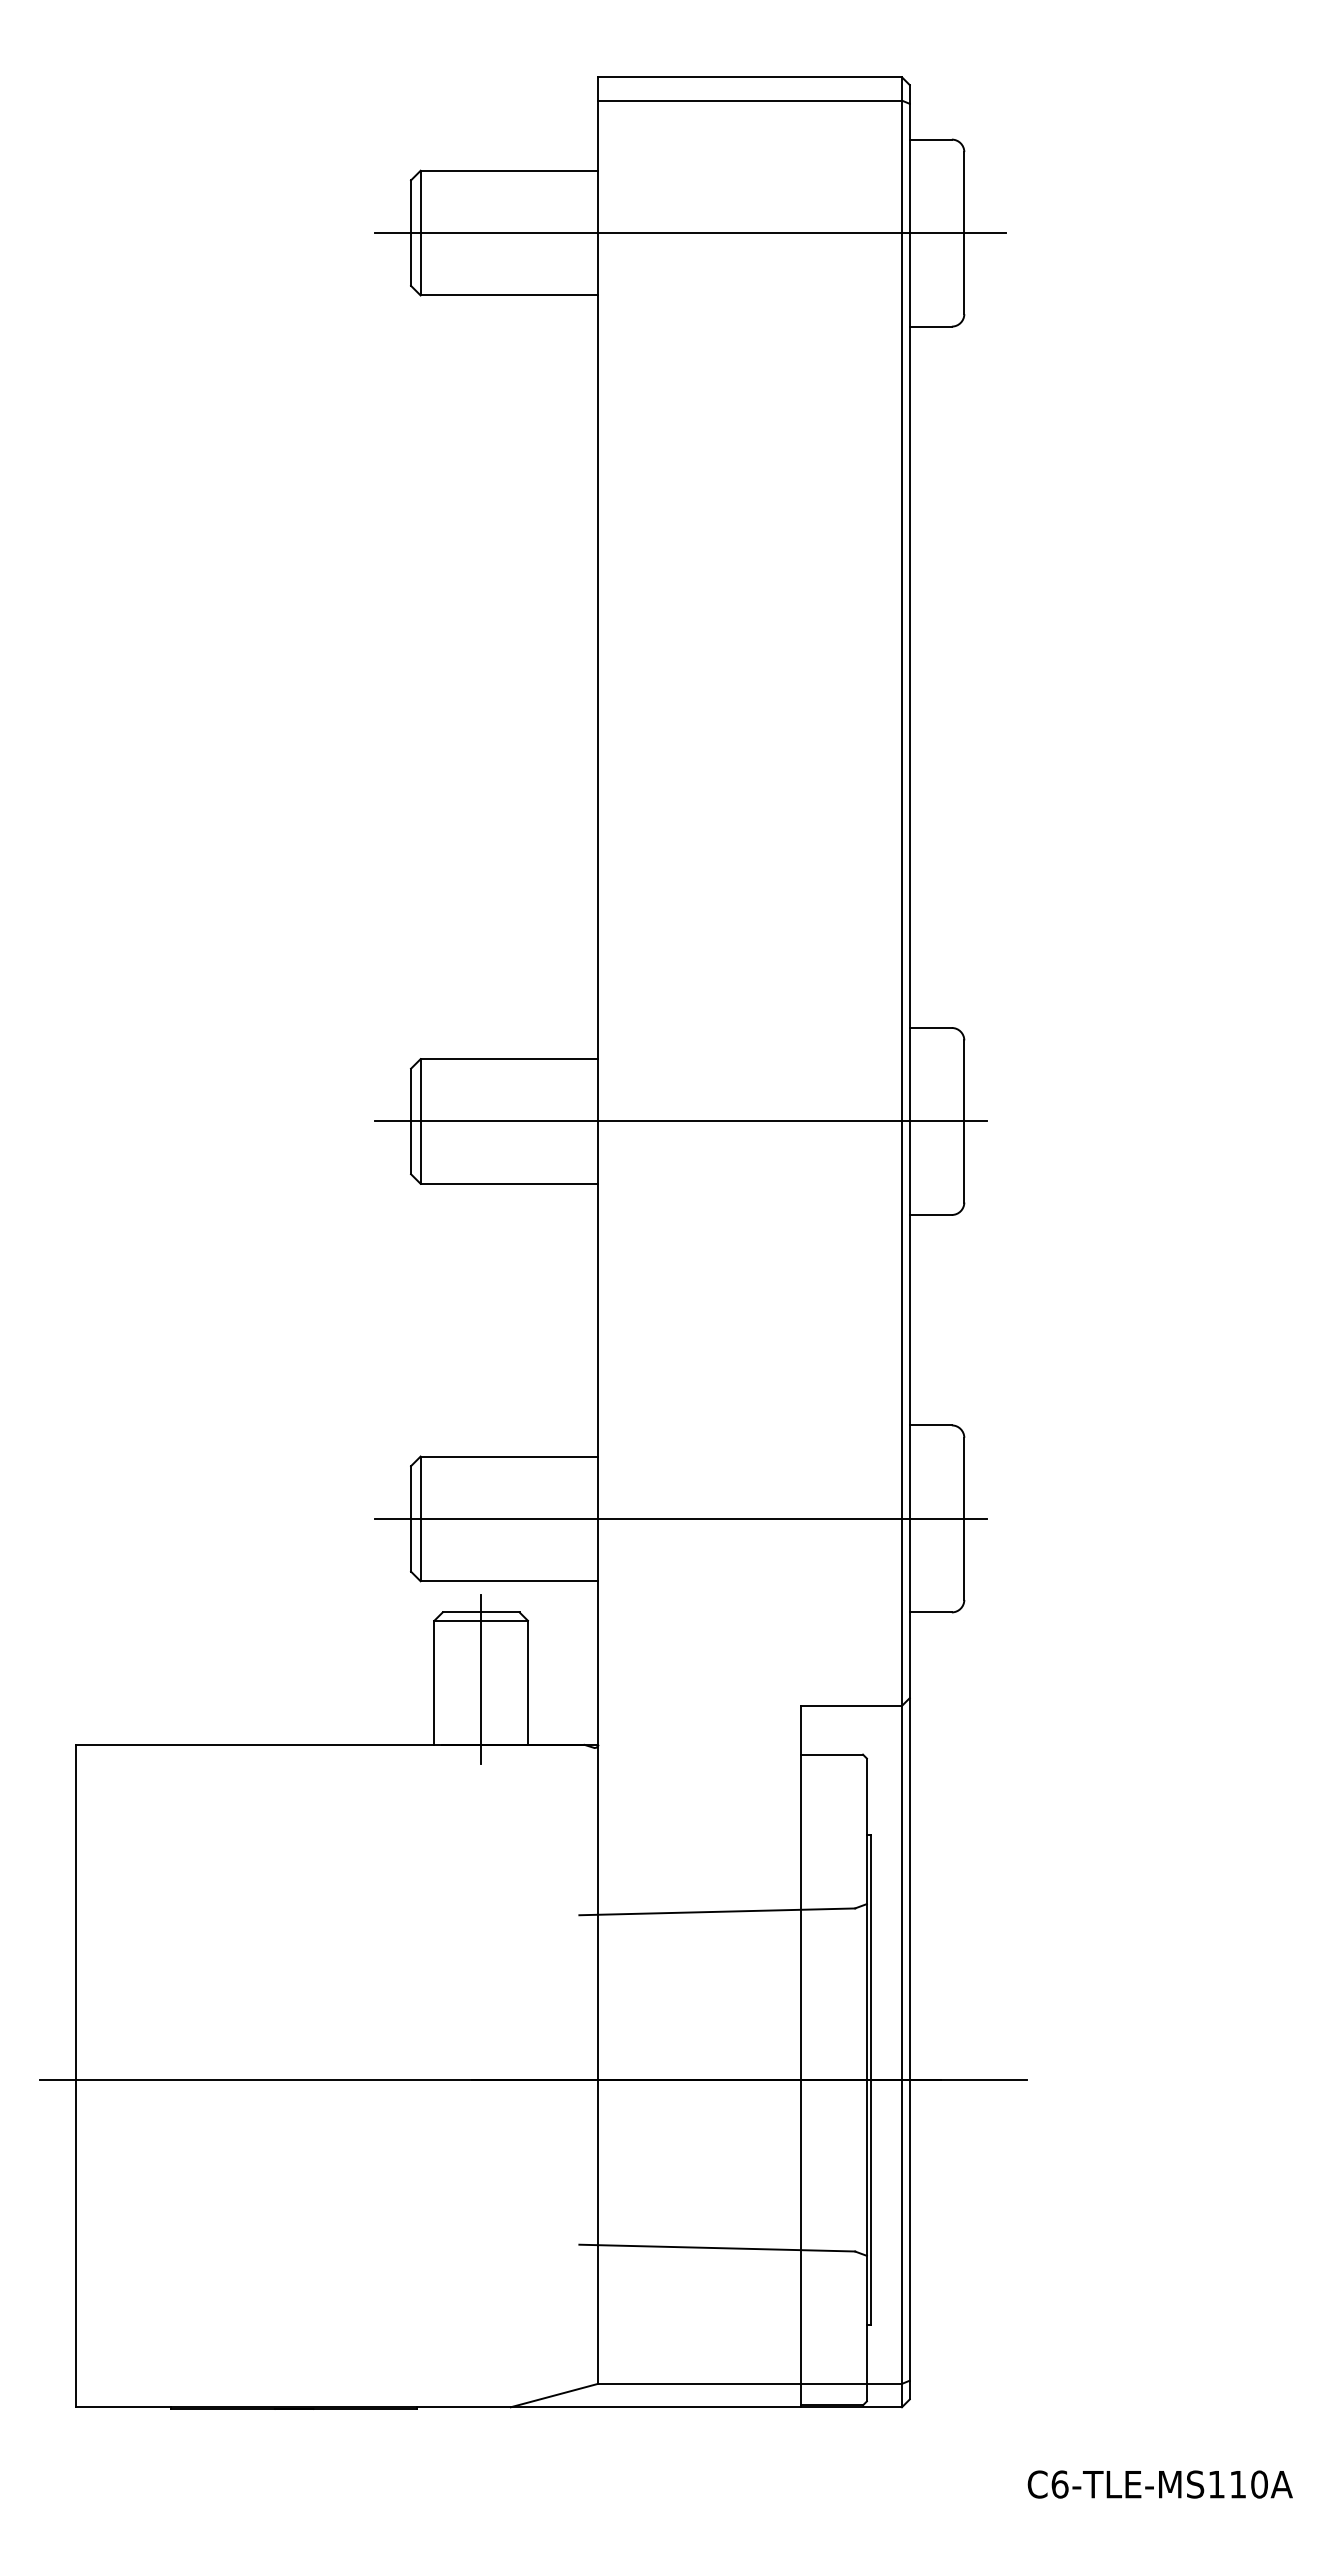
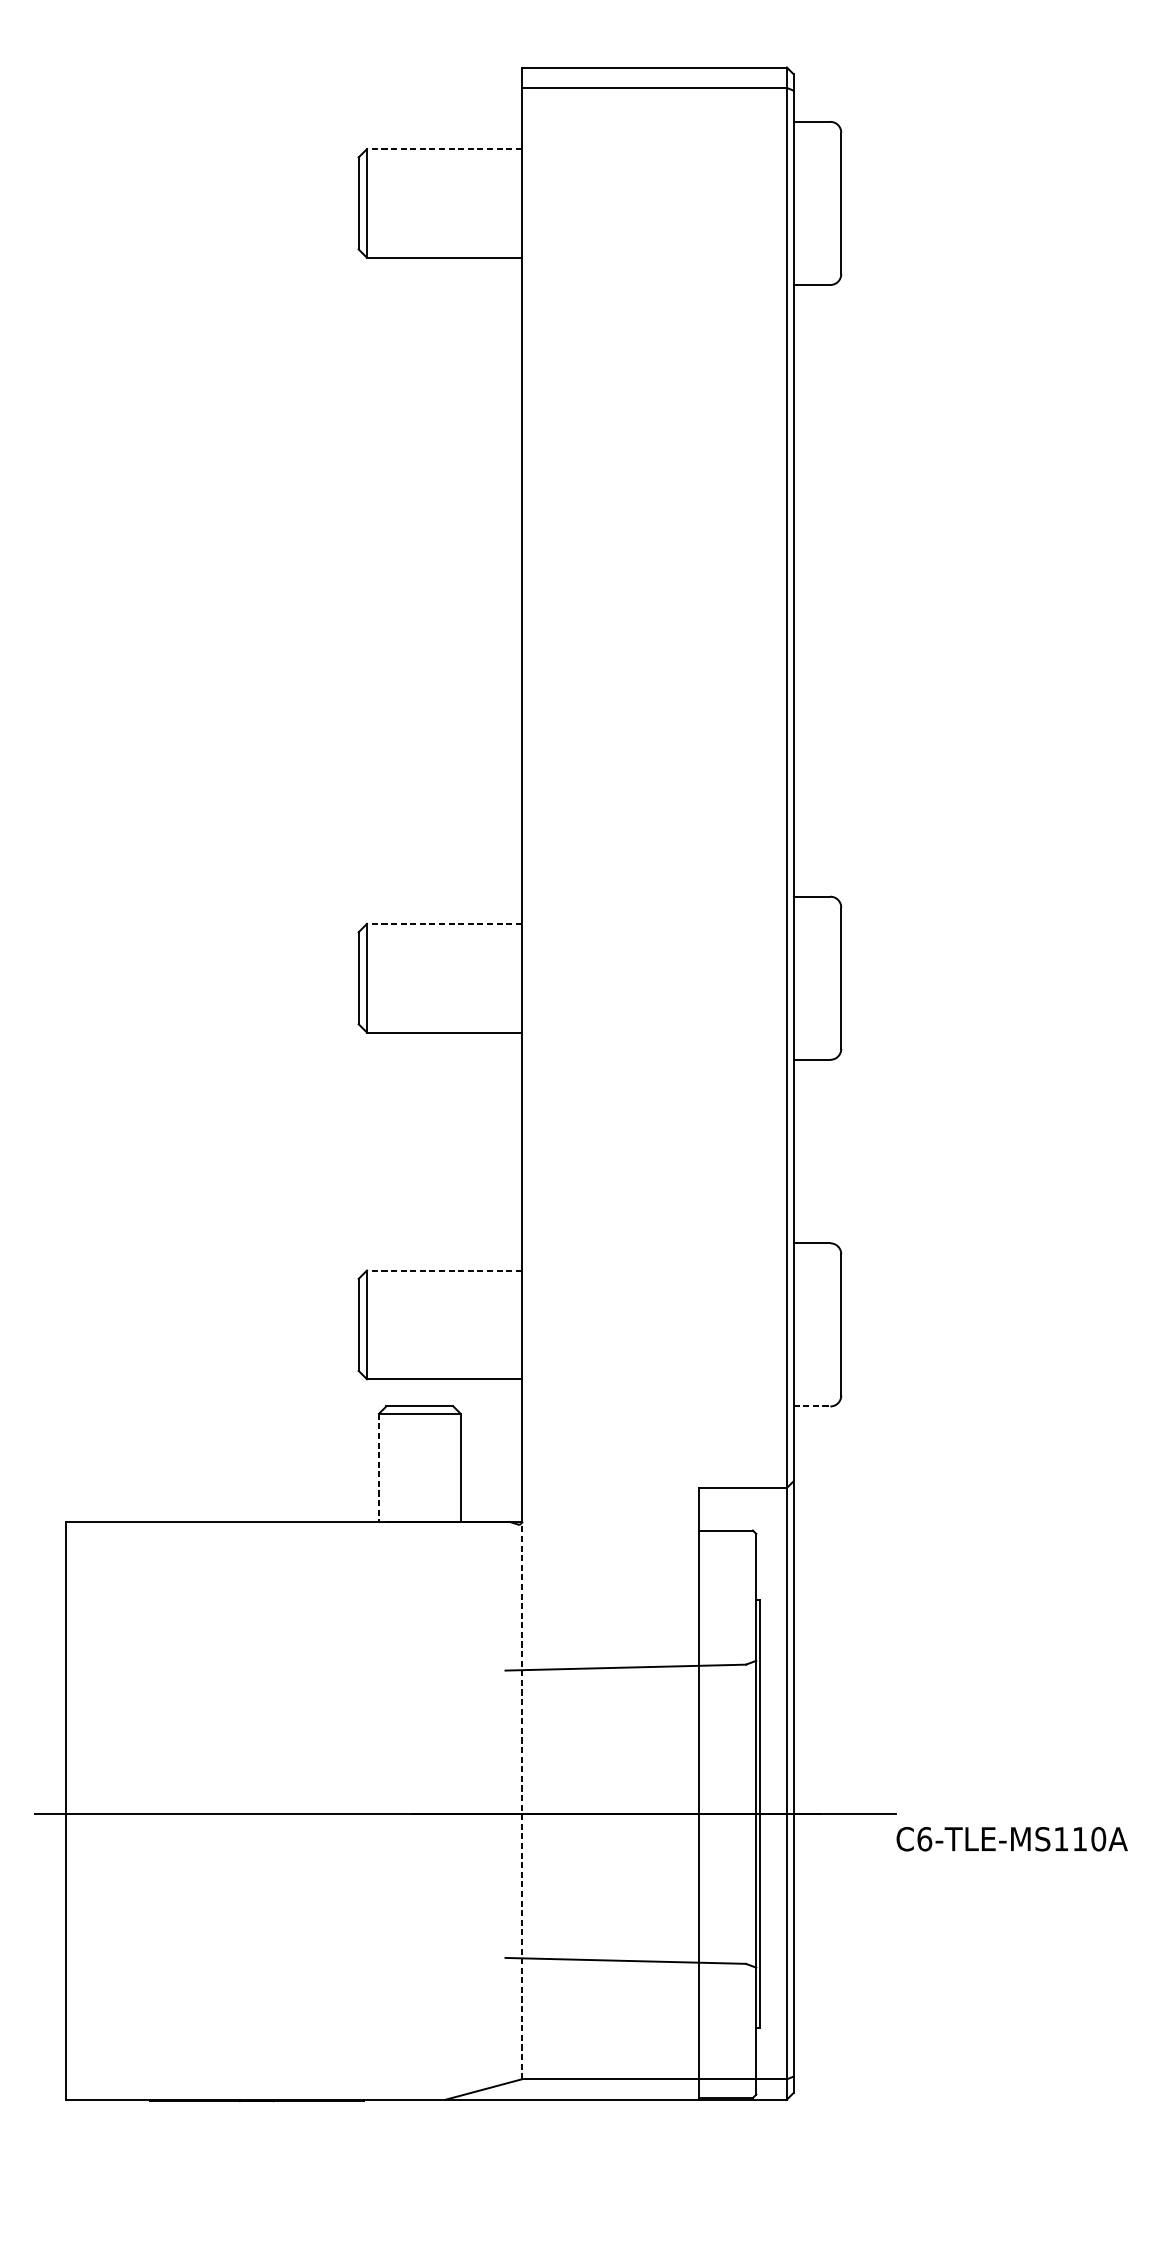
line: (509, 170) -> (444, 148), solid -> dashed
line: (690, 233) -> (602, 203), removed
line: (509, 1059) -> (444, 924), solid -> dashed
line: (680, 1121) -> (593, 978), removed
line: (509, 1456) -> (444, 1270), solid -> dashed
line: (680, 1518) -> (593, 1324), removed
line: (931, 1612) -> (812, 1406), solid -> dashed
line: (481, 1679) -> (420, 1464), removed
line: (434, 1683) -> (379, 1468), solid -> dashed
line: (598, 2063) -> (522, 1799), solid -> dashed
text: (1159, 2484) -> (1011, 1839), moved

